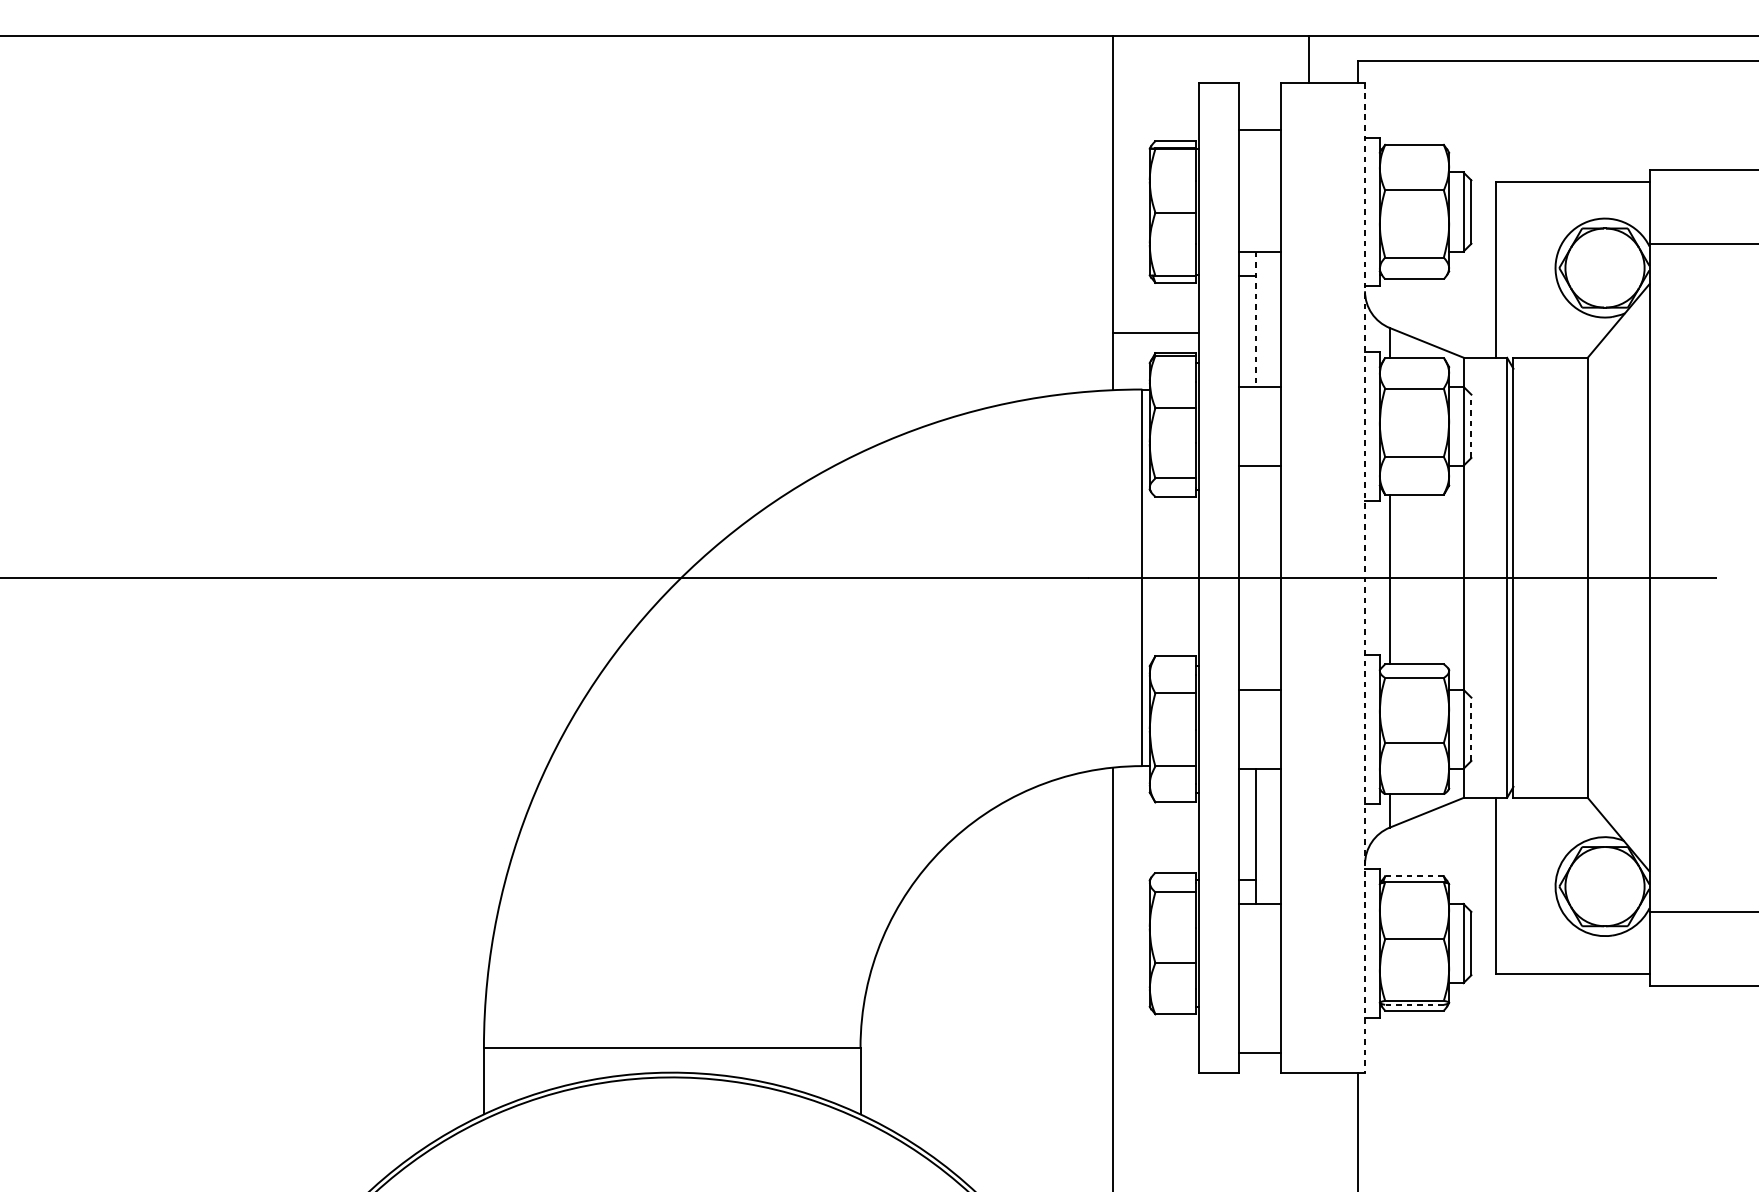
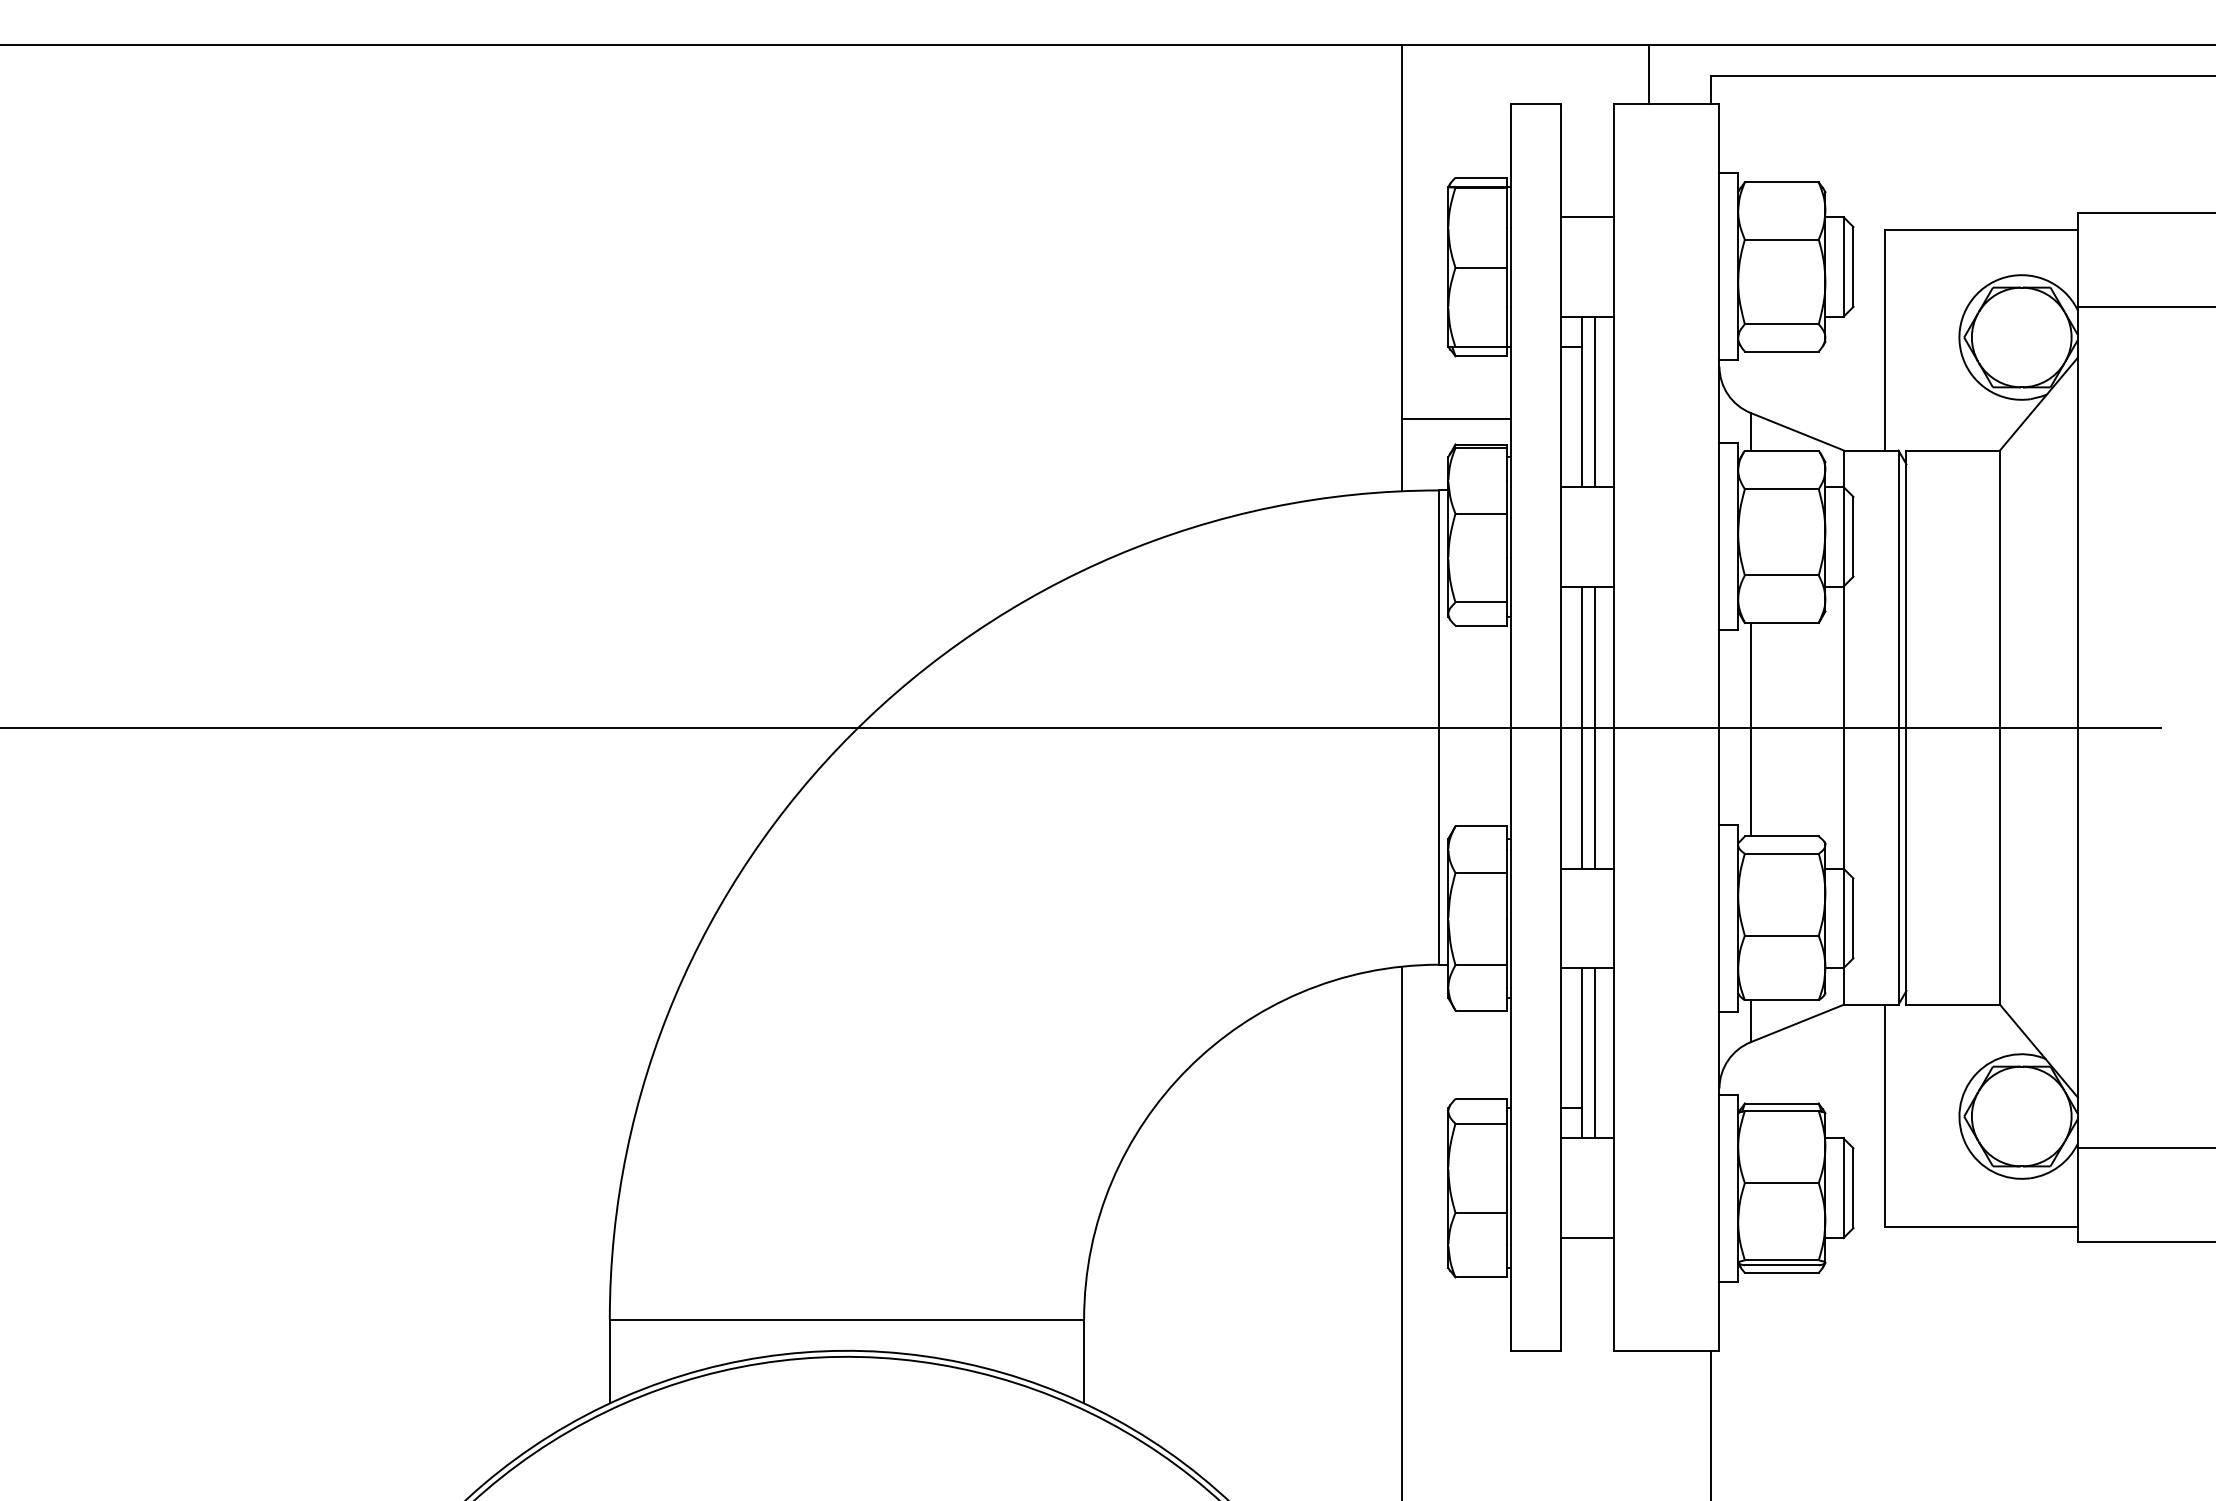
line: (1259, 130) -> (1586, 217), moved
line: (1265, 318) -> (1594, 401), added
line: (1256, 319) -> (1582, 402), dashed -> solid
line: (1471, 426) -> (1853, 536), dashed -> solid
line: (1256, 577) -> (1582, 727), added
line: (1265, 577) -> (1594, 727), added
line: (1365, 578) -> (1719, 728), dashed -> solid
line: (1471, 729) -> (1853, 918), dashed -> solid
line: (1265, 836) -> (1594, 1053), added
line: (1414, 876) -> (1781, 1103), dashed -> solid
line: (1414, 1004) -> (1781, 1265), dashed -> solid
line: (1259, 1053) -> (1586, 1238), moved

